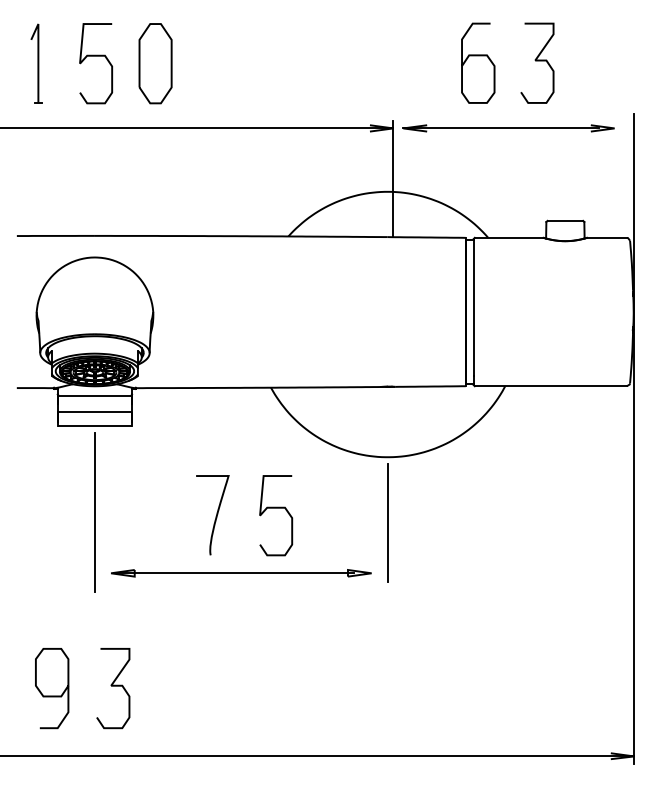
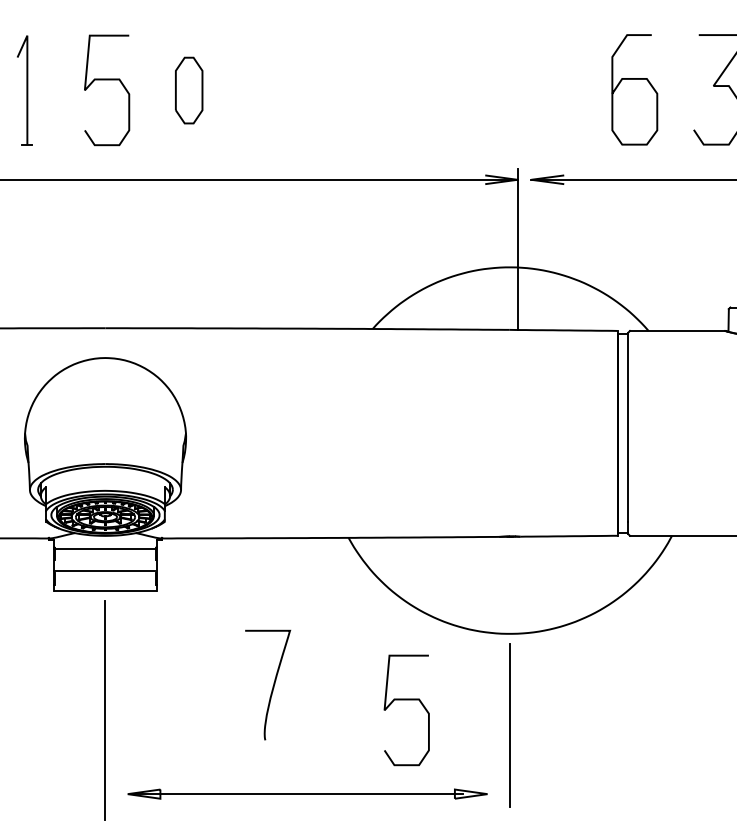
part: (155, 63) -> (189, 90), size x0.6
curve: (276, 508) -> (407, 700), moved
curve: (215, 516) -> (271, 686), moved

